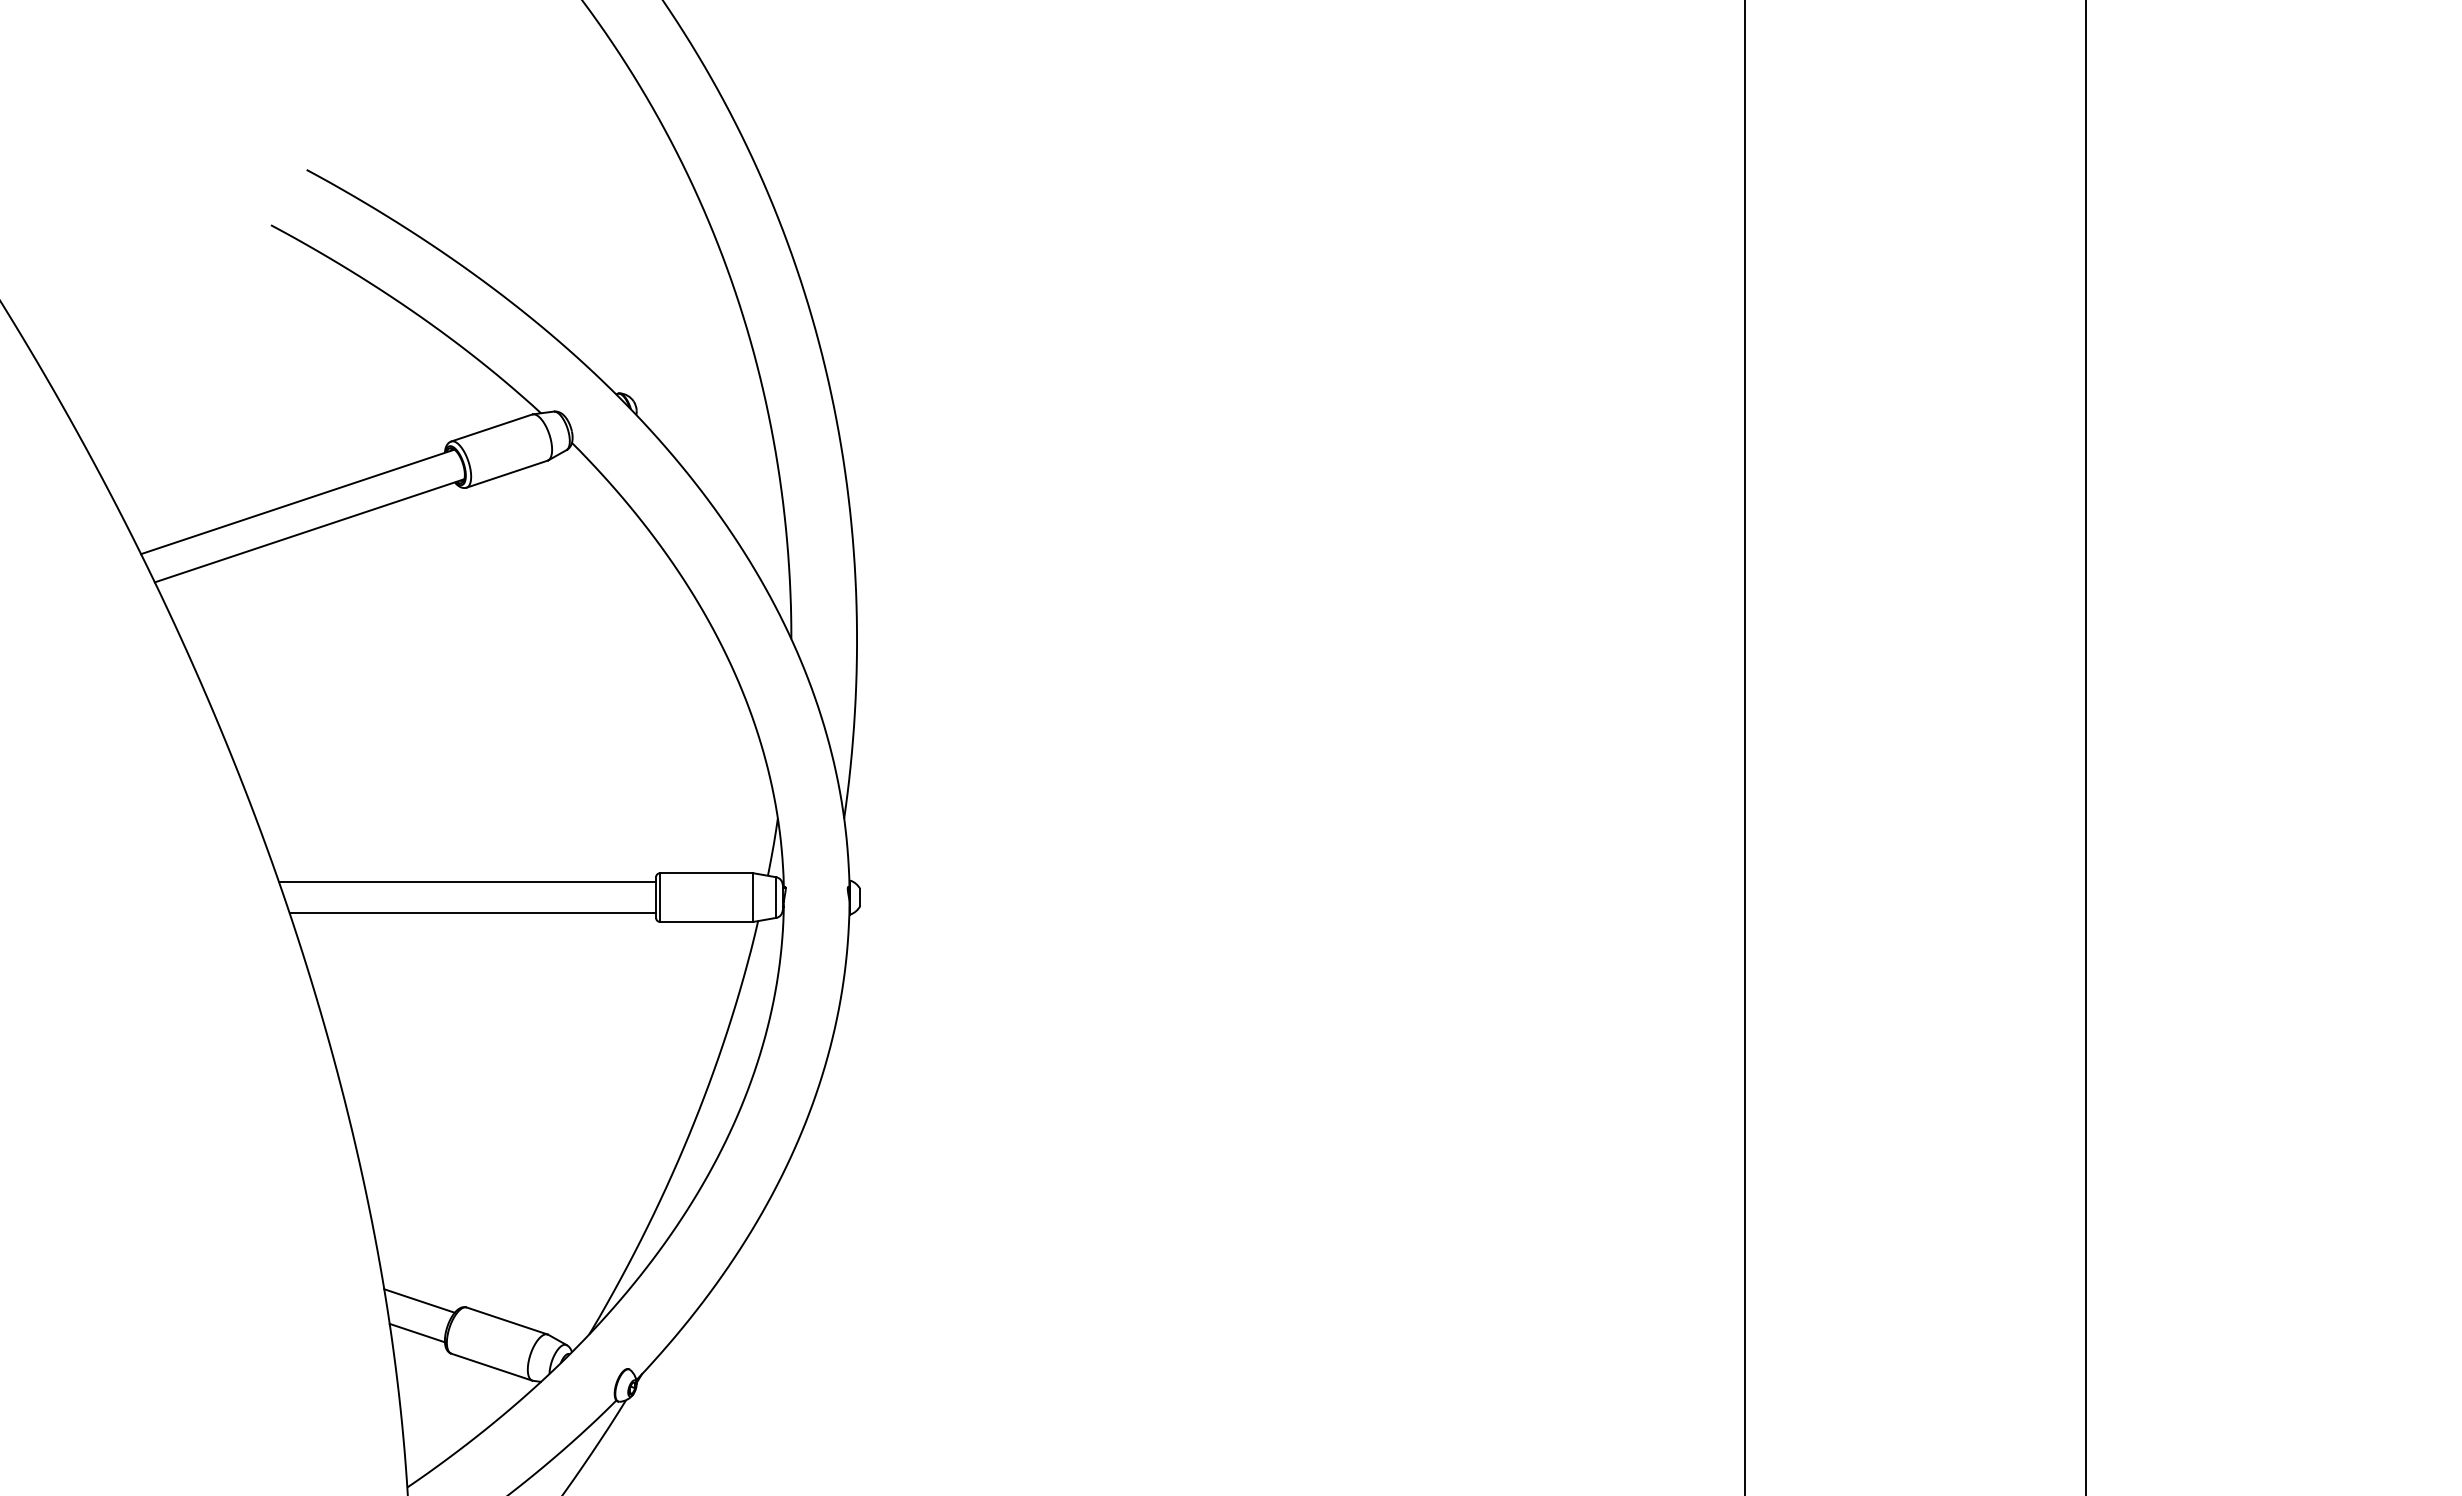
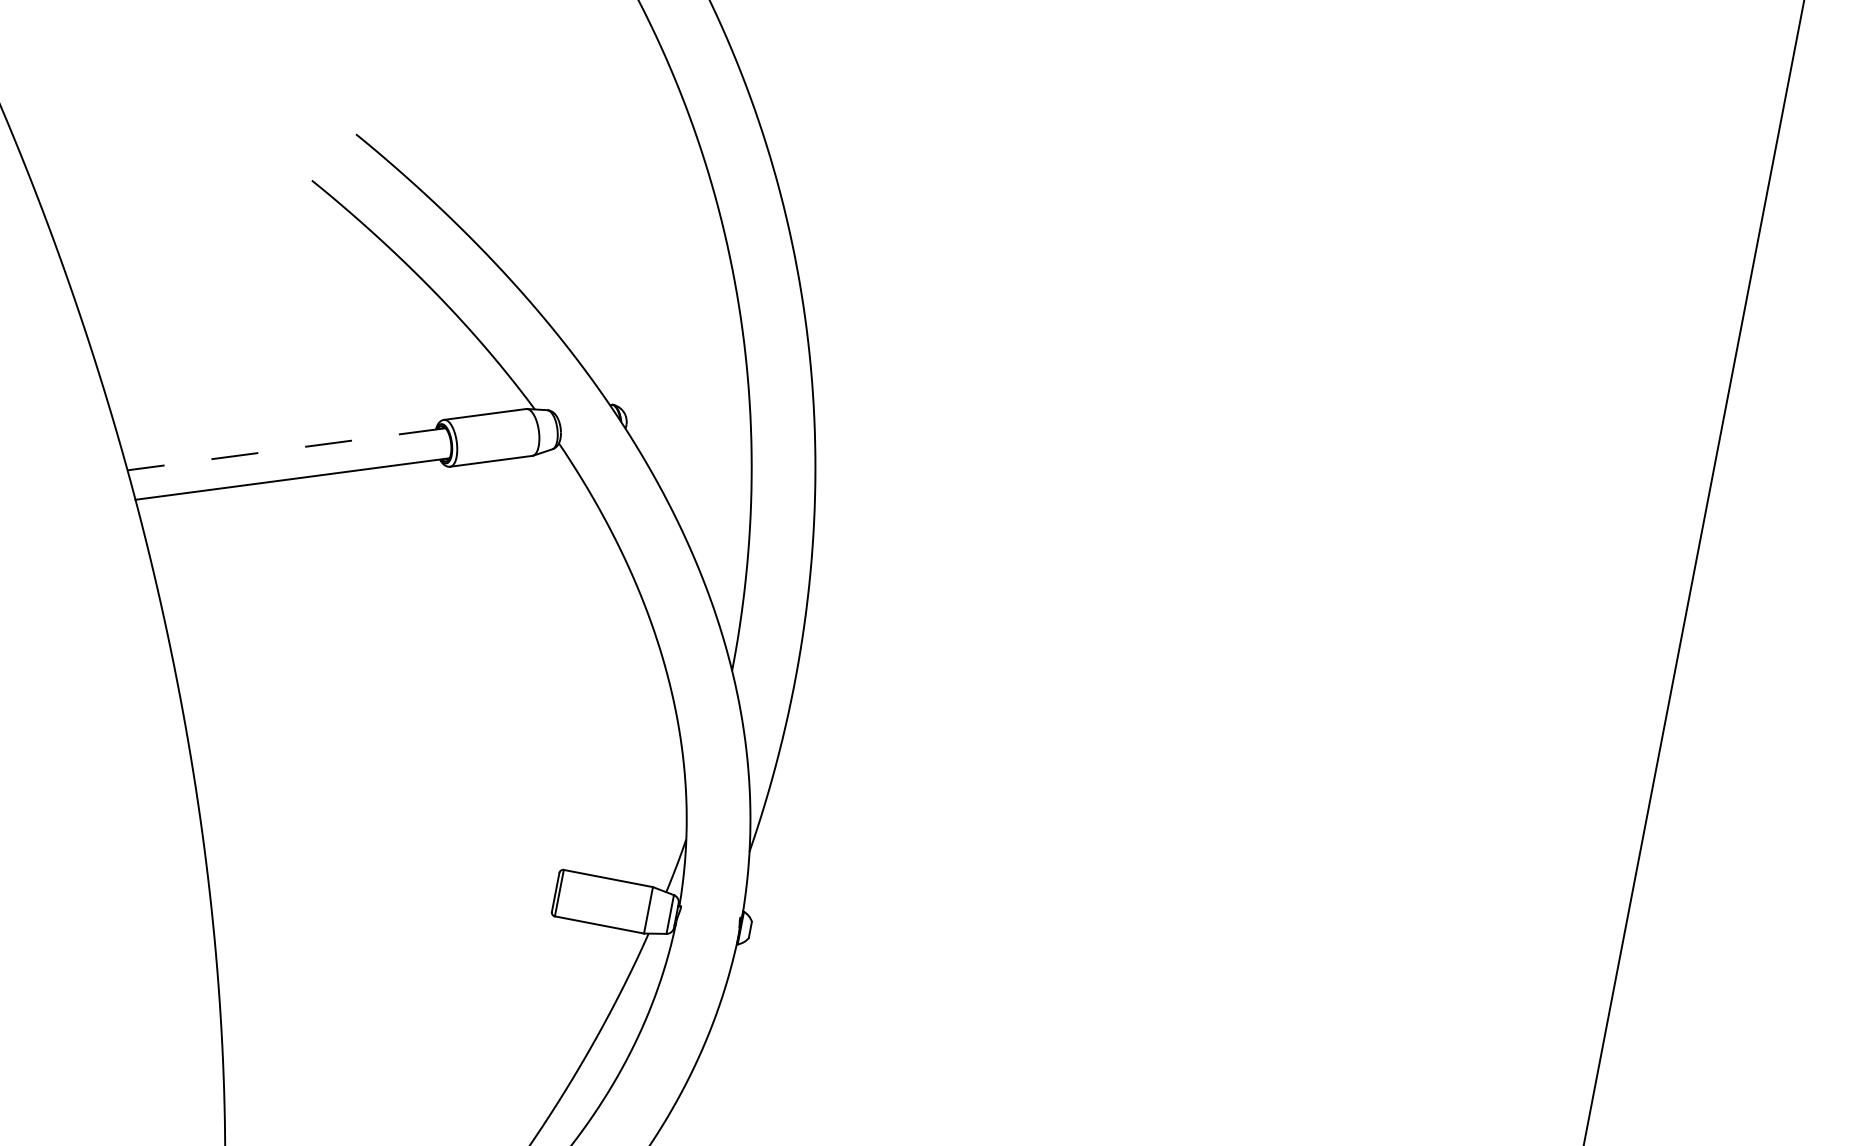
line: (297, 502) -> (286, 449), solid -> dashed
line: (467, 882) -> (378, 843), removed
line: (472, 913) -> (377, 873), removed

